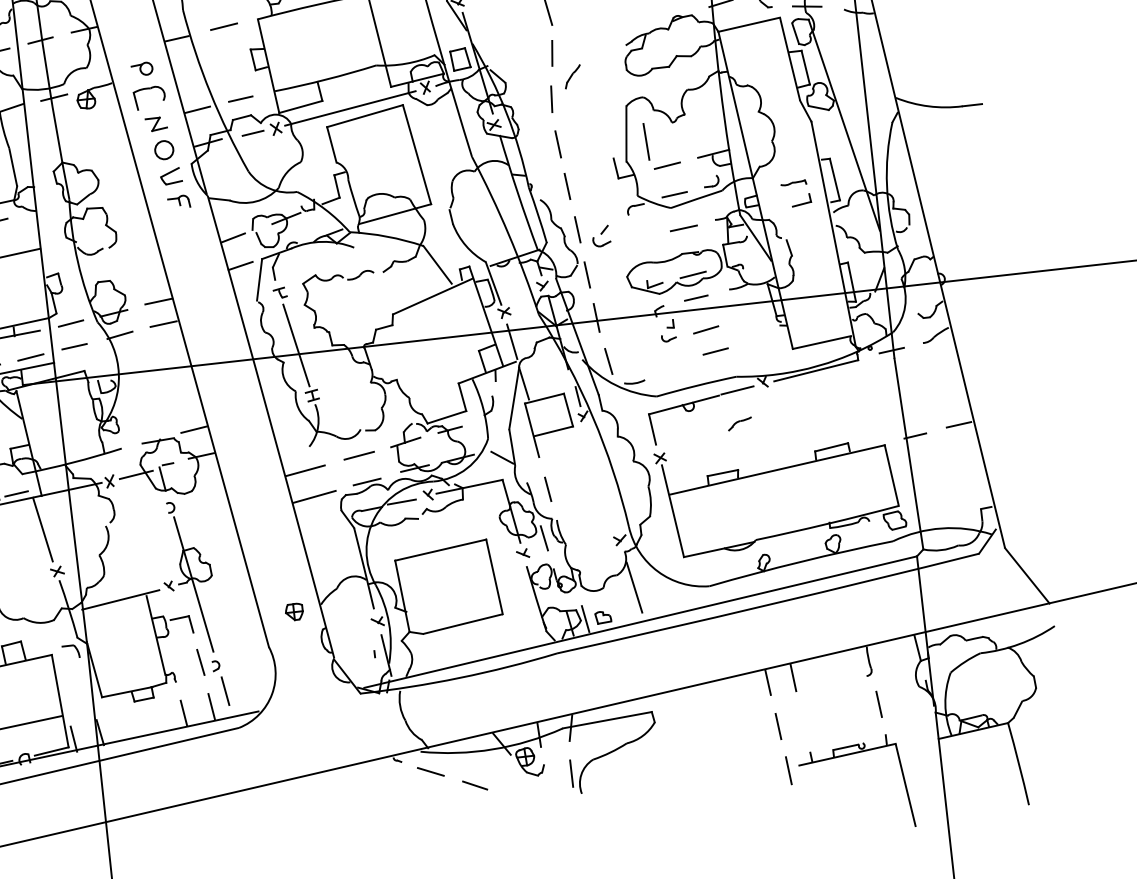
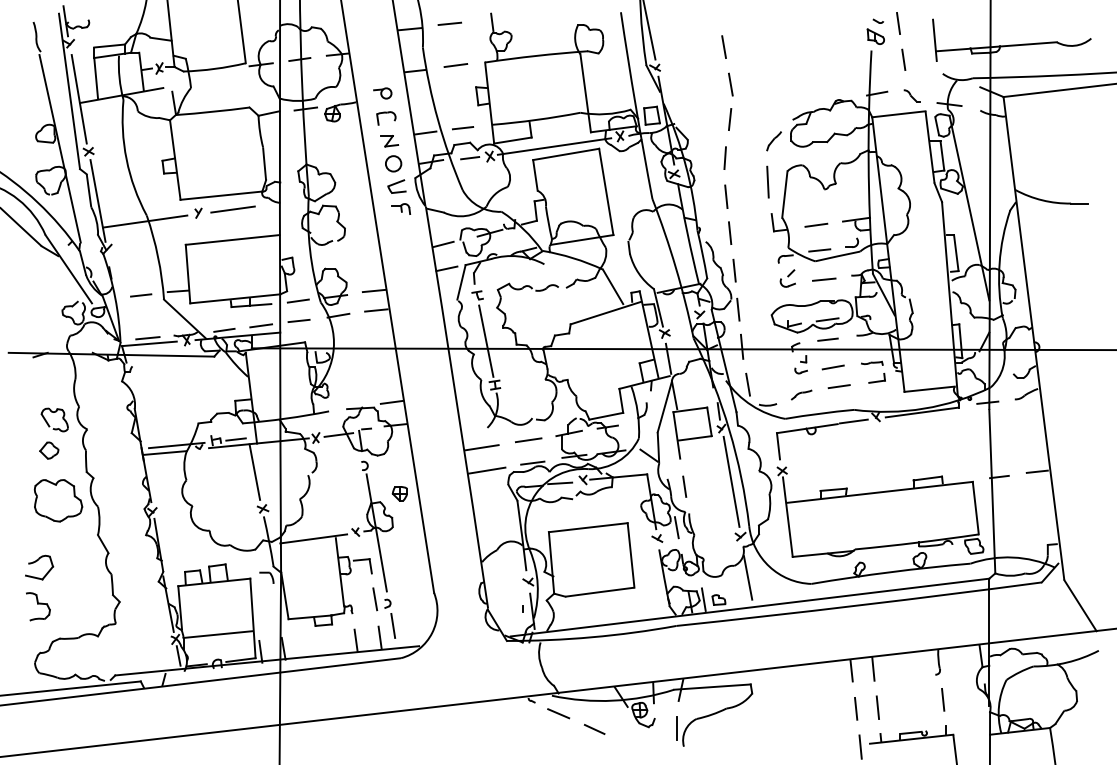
part: (572, 77) -> (773, 141), moved
part: (149, 98) -> (386, 118), size x0.71
line: (645, 141) -> (767, 181), moved
part: (795, 183) -> (873, 363), moved
part: (600, 236) -> (787, 278), moved
part: (739, 423) -> (801, 394), moved
line: (602, 476) -> (731, 481), added
part: (293, 611) -> (399, 493), moved
line: (803, 722) -> (877, 707), added

